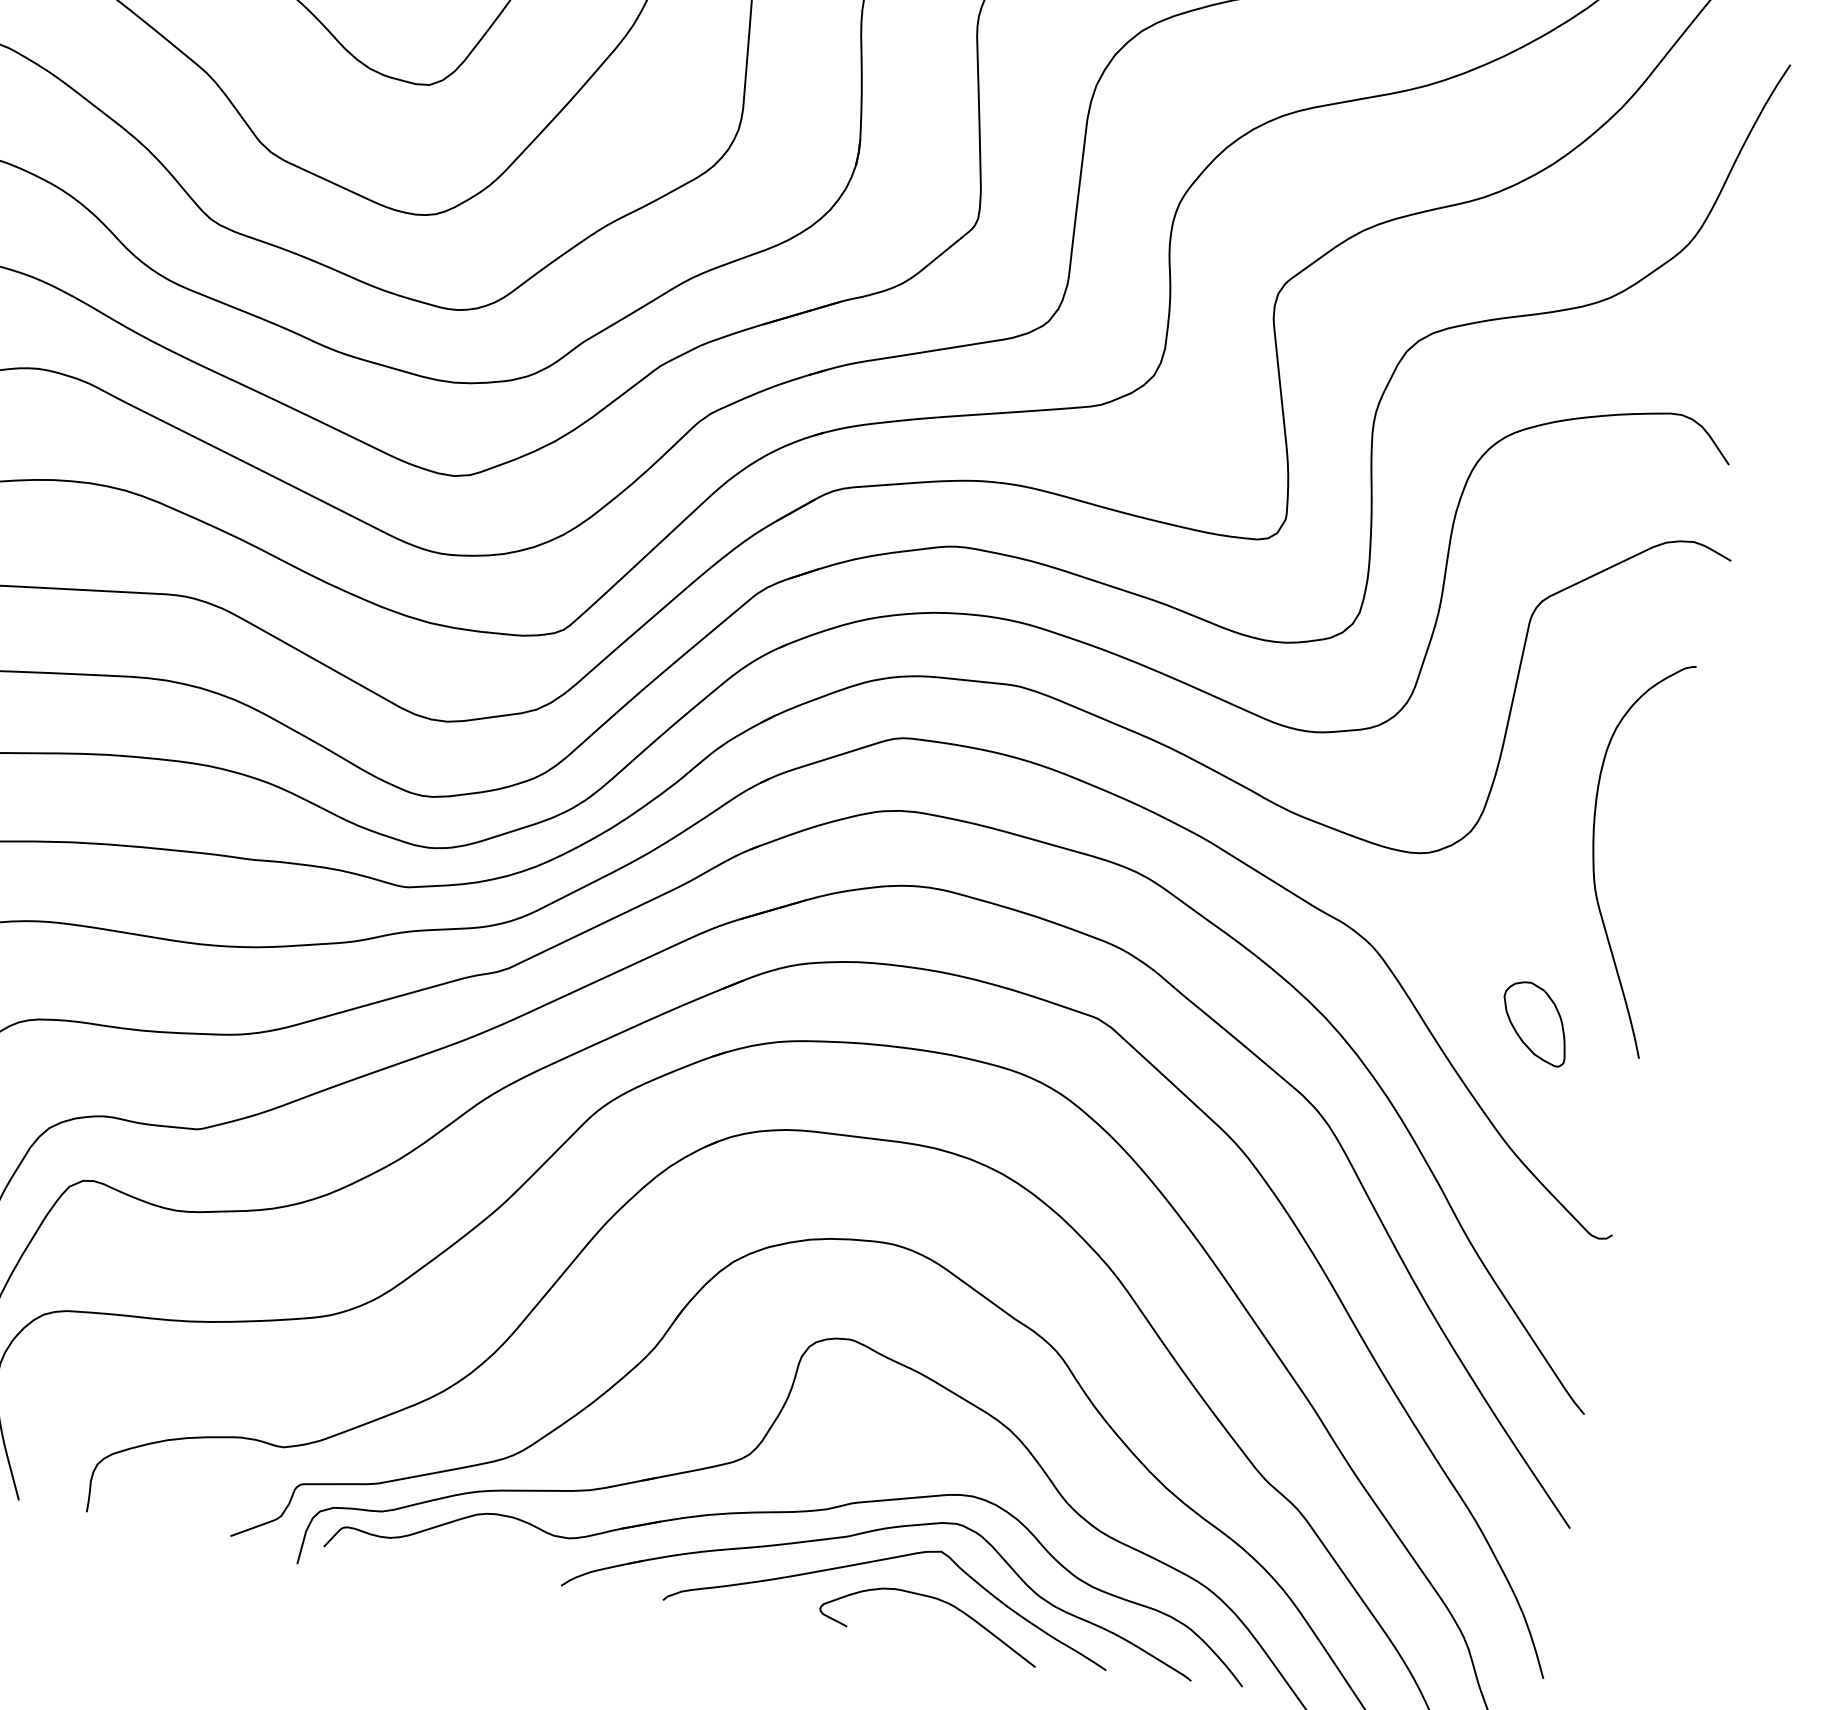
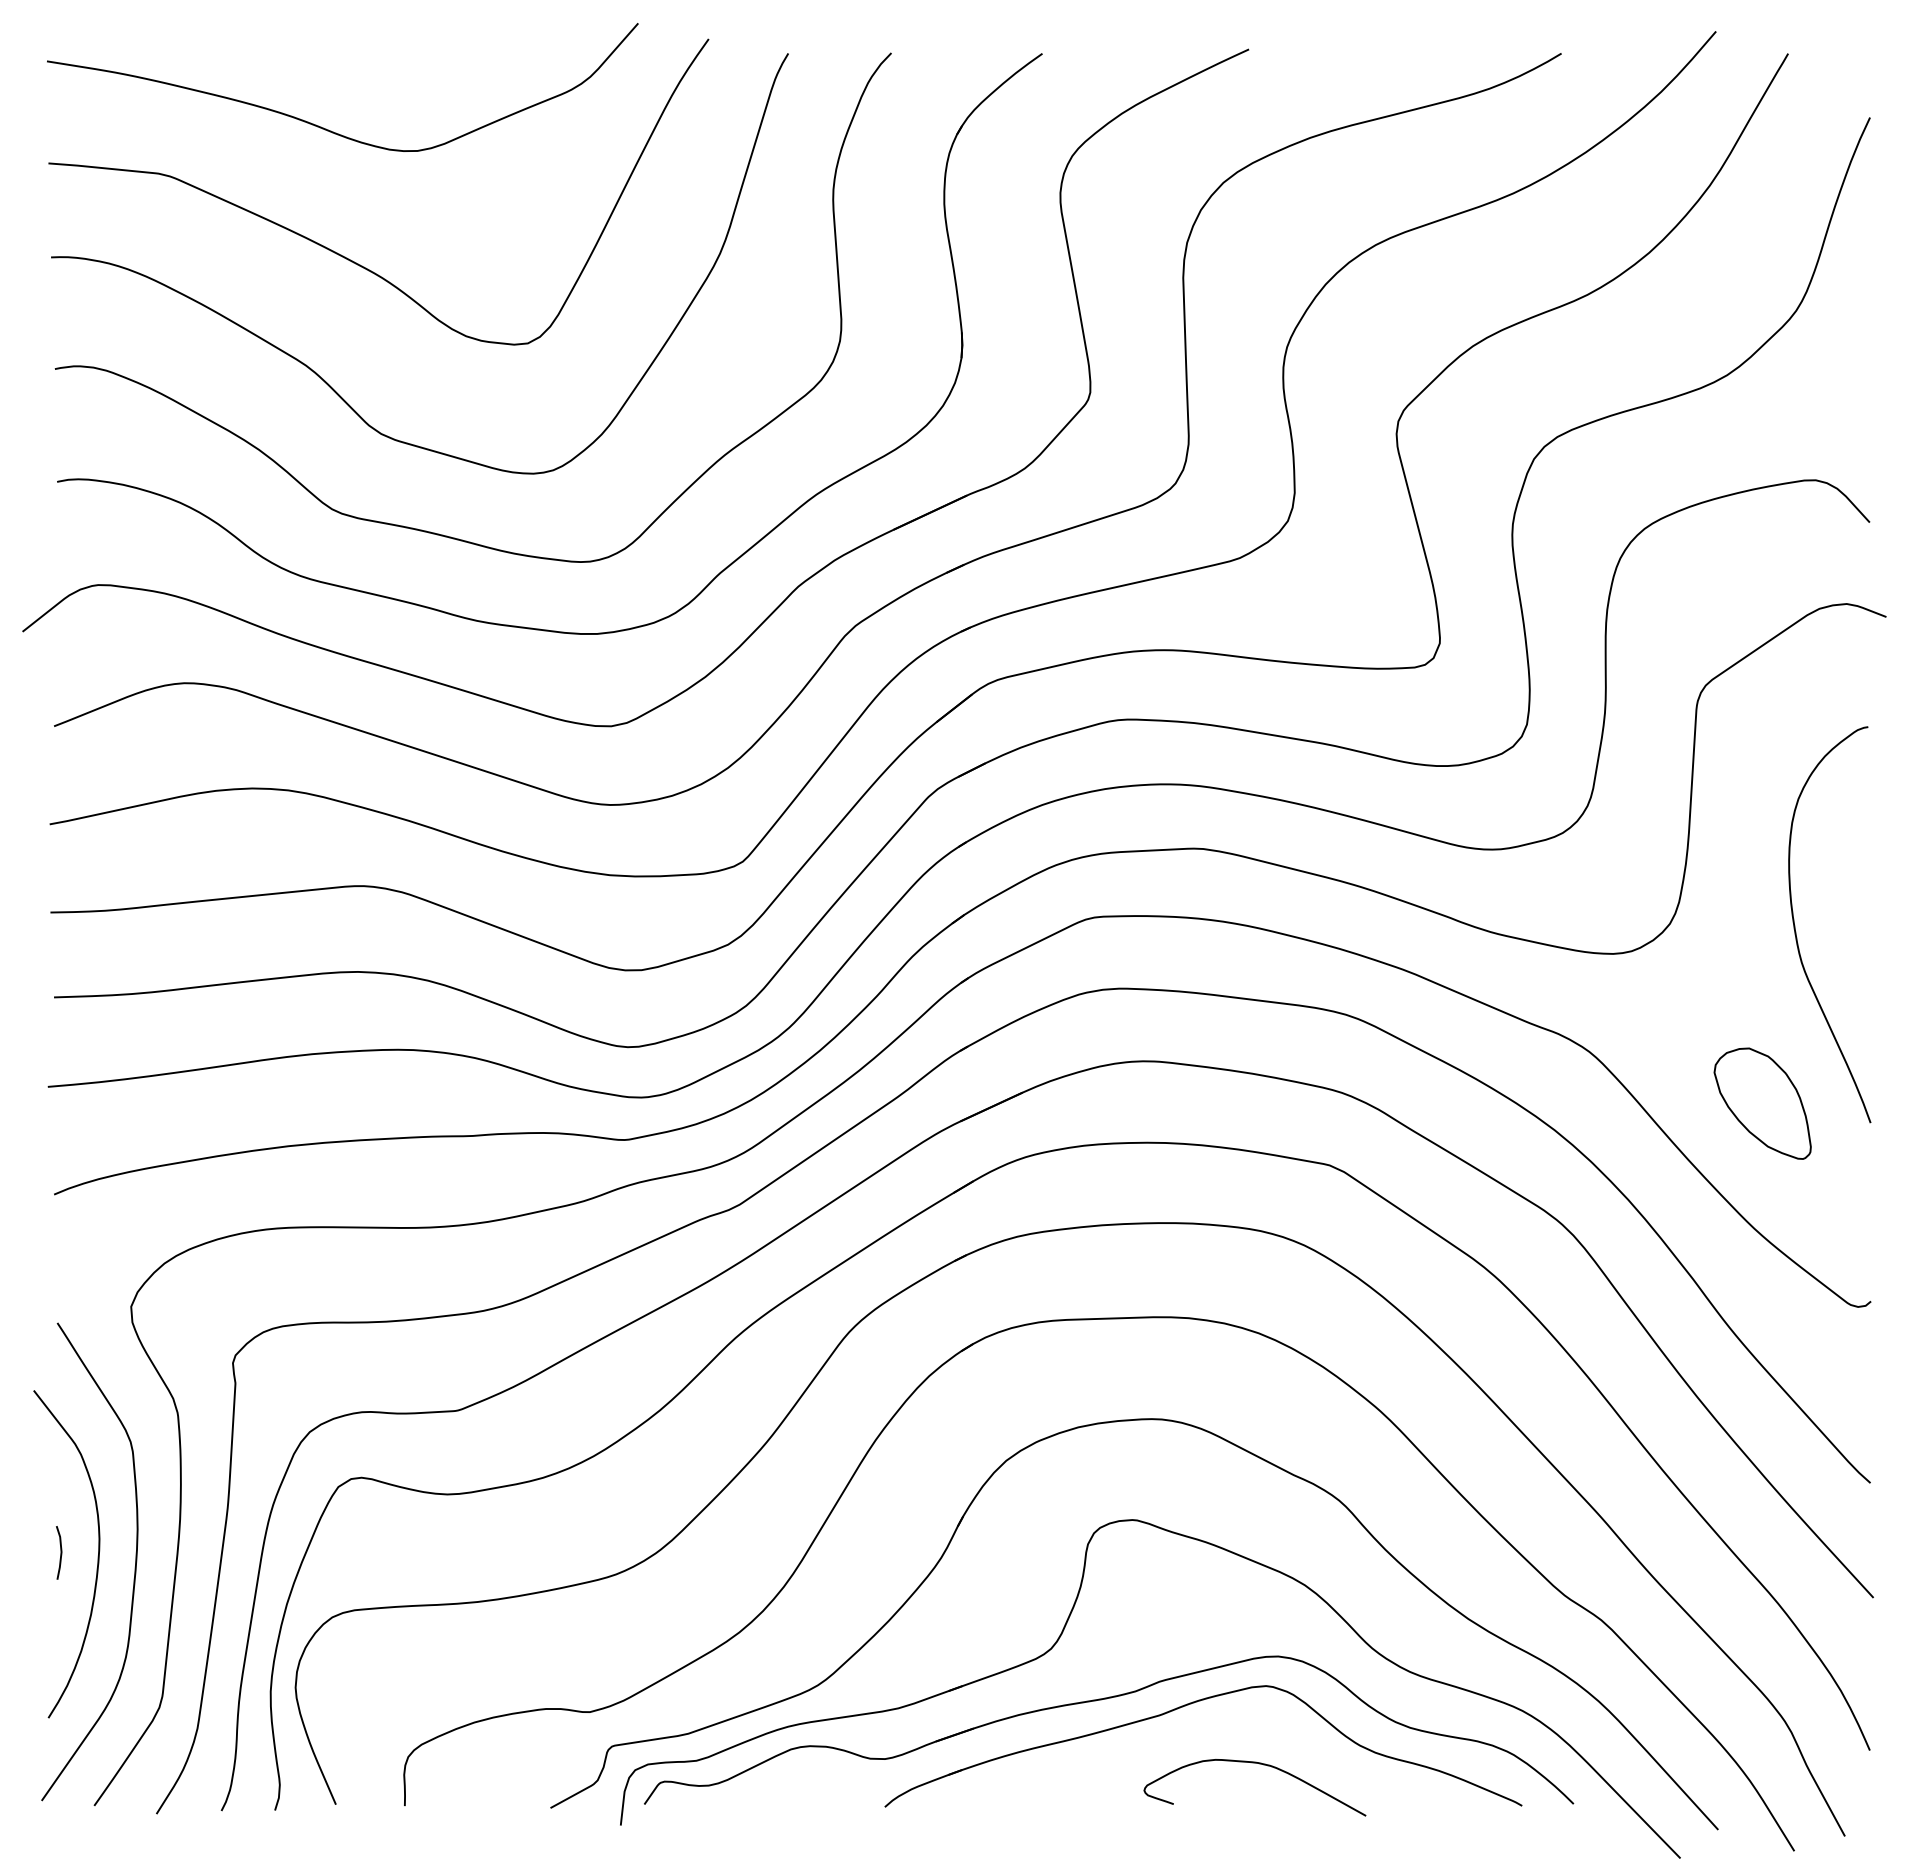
part: (1535, 1023) -> (1762, 1103), size x1.4
curve: (886, 1560) -> (1202, 1732), removed

